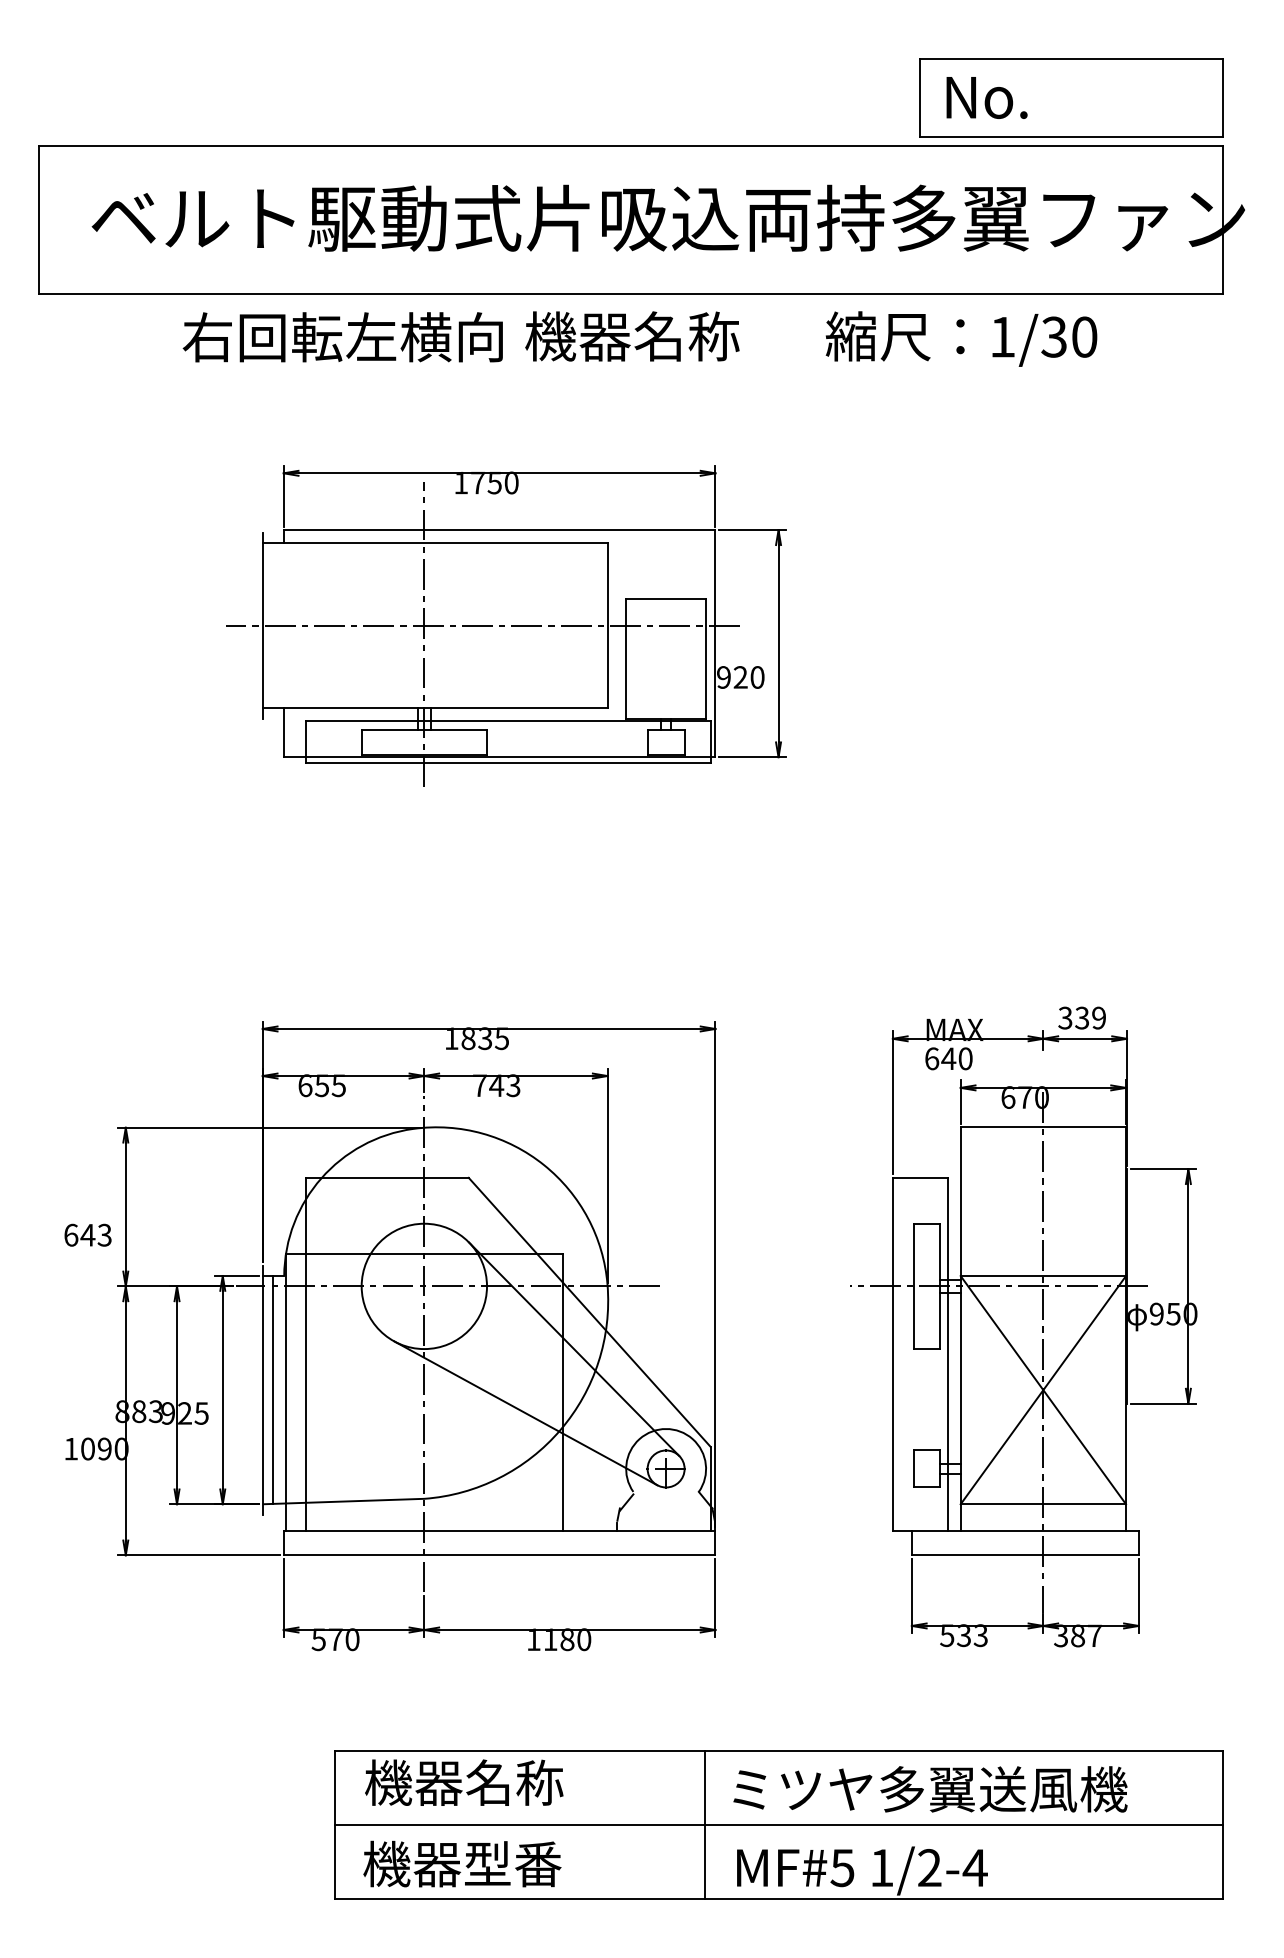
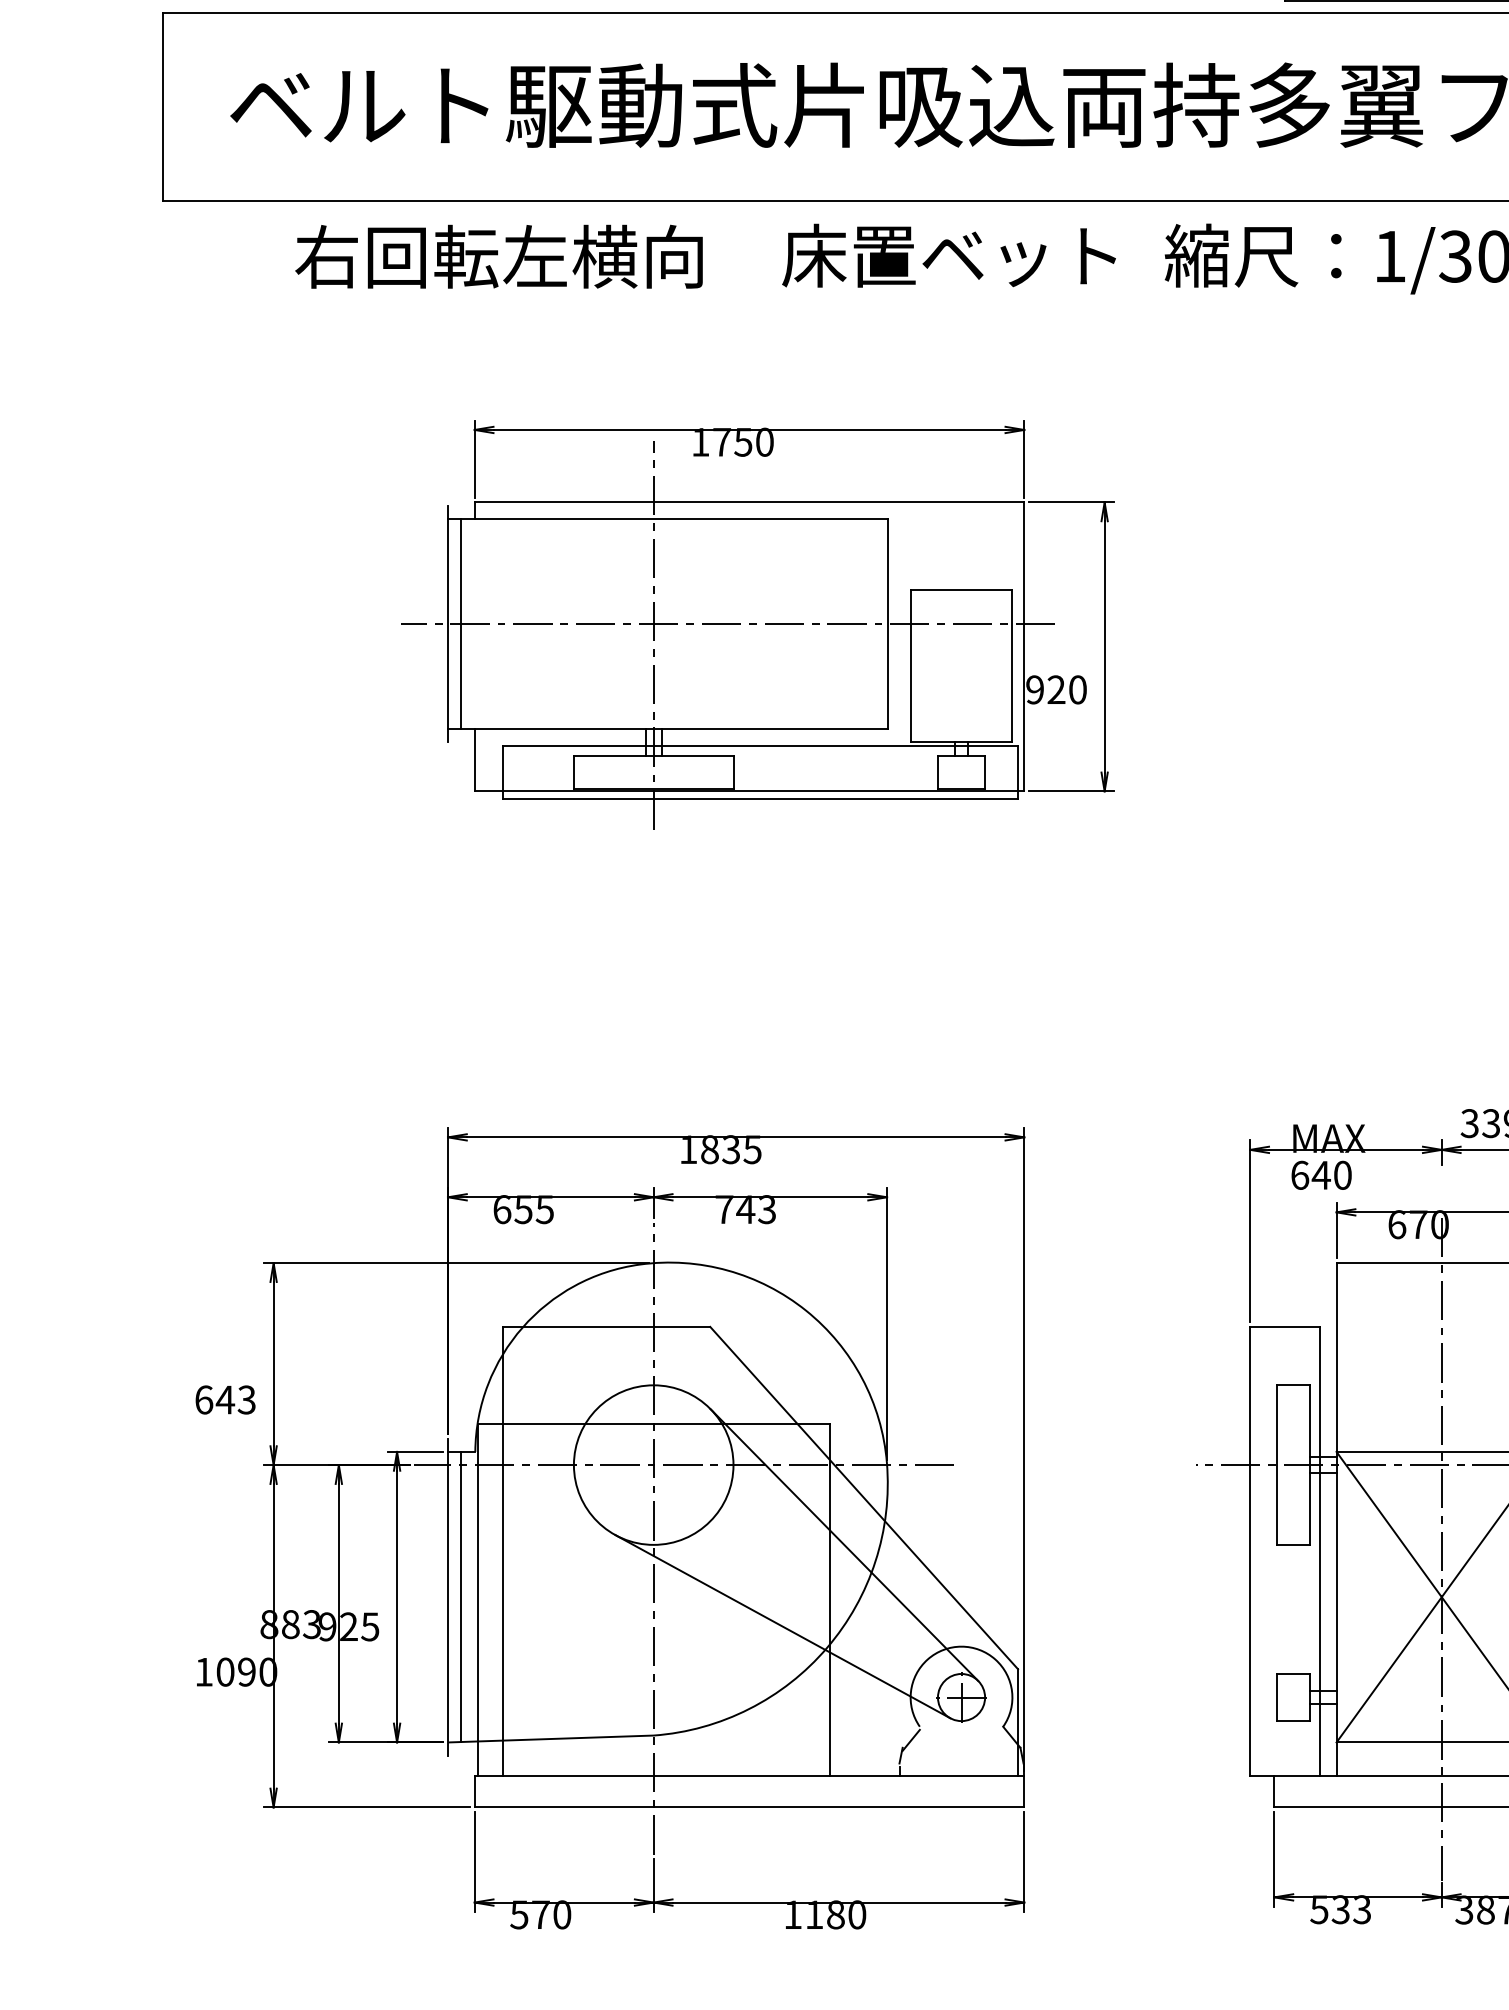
text: (656, 336) -> (949, 255), 機器名称 -> 床置ベット
text: (342, 337) -> (498, 257), moved
line: (272, 625) -> (460, 623), added

